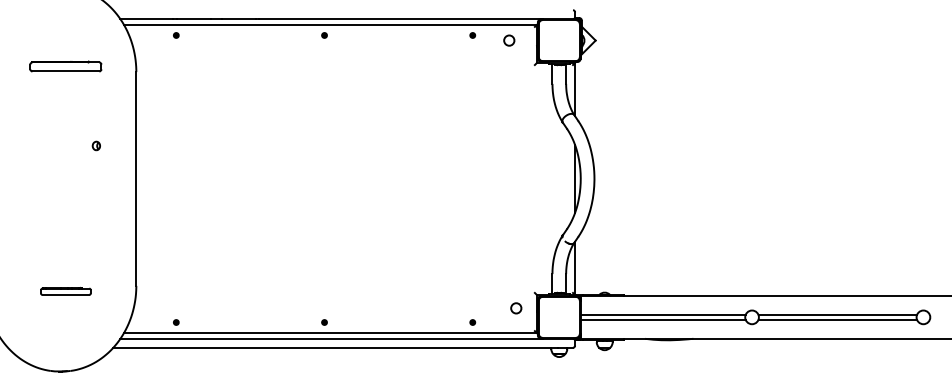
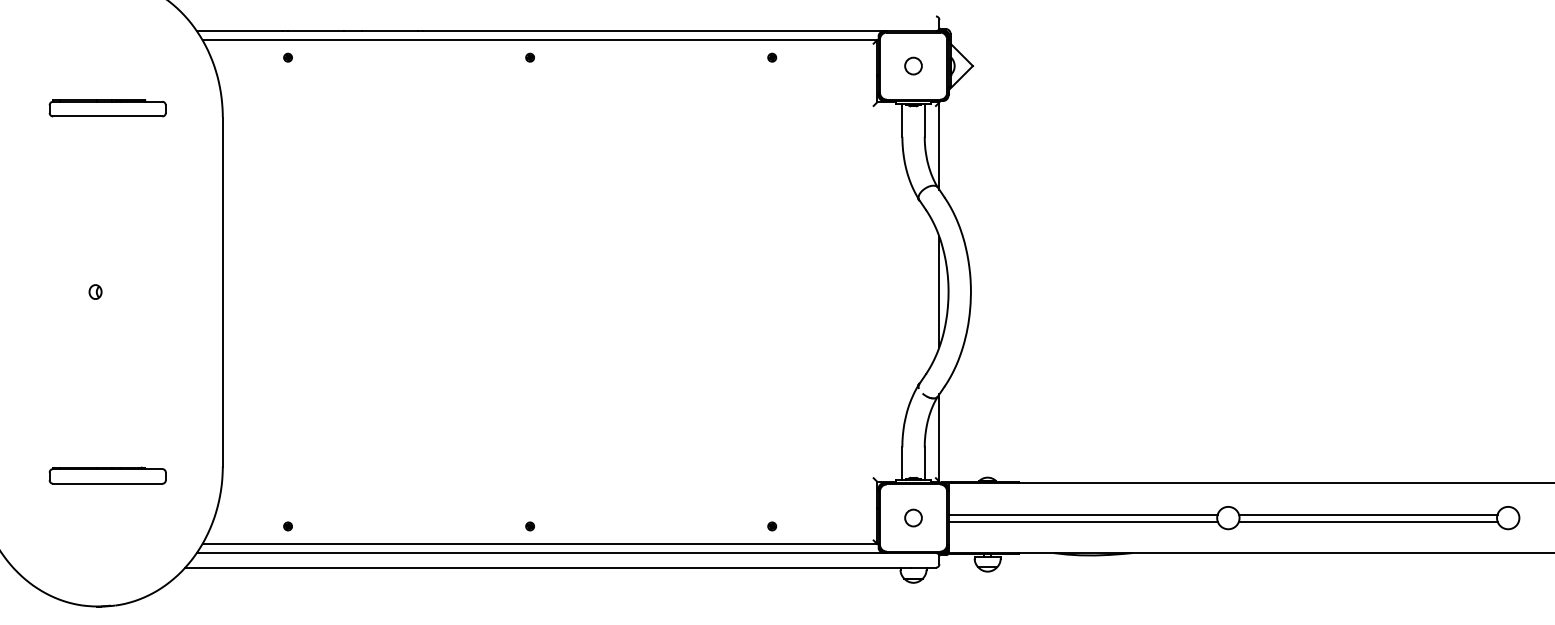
circle: (509, 40) -> (913, 65), moved
part: (95, 145) -> (94, 291), moved
part: (65, 291) -> (107, 475), size x1.43
circle: (516, 308) -> (913, 518), moved

